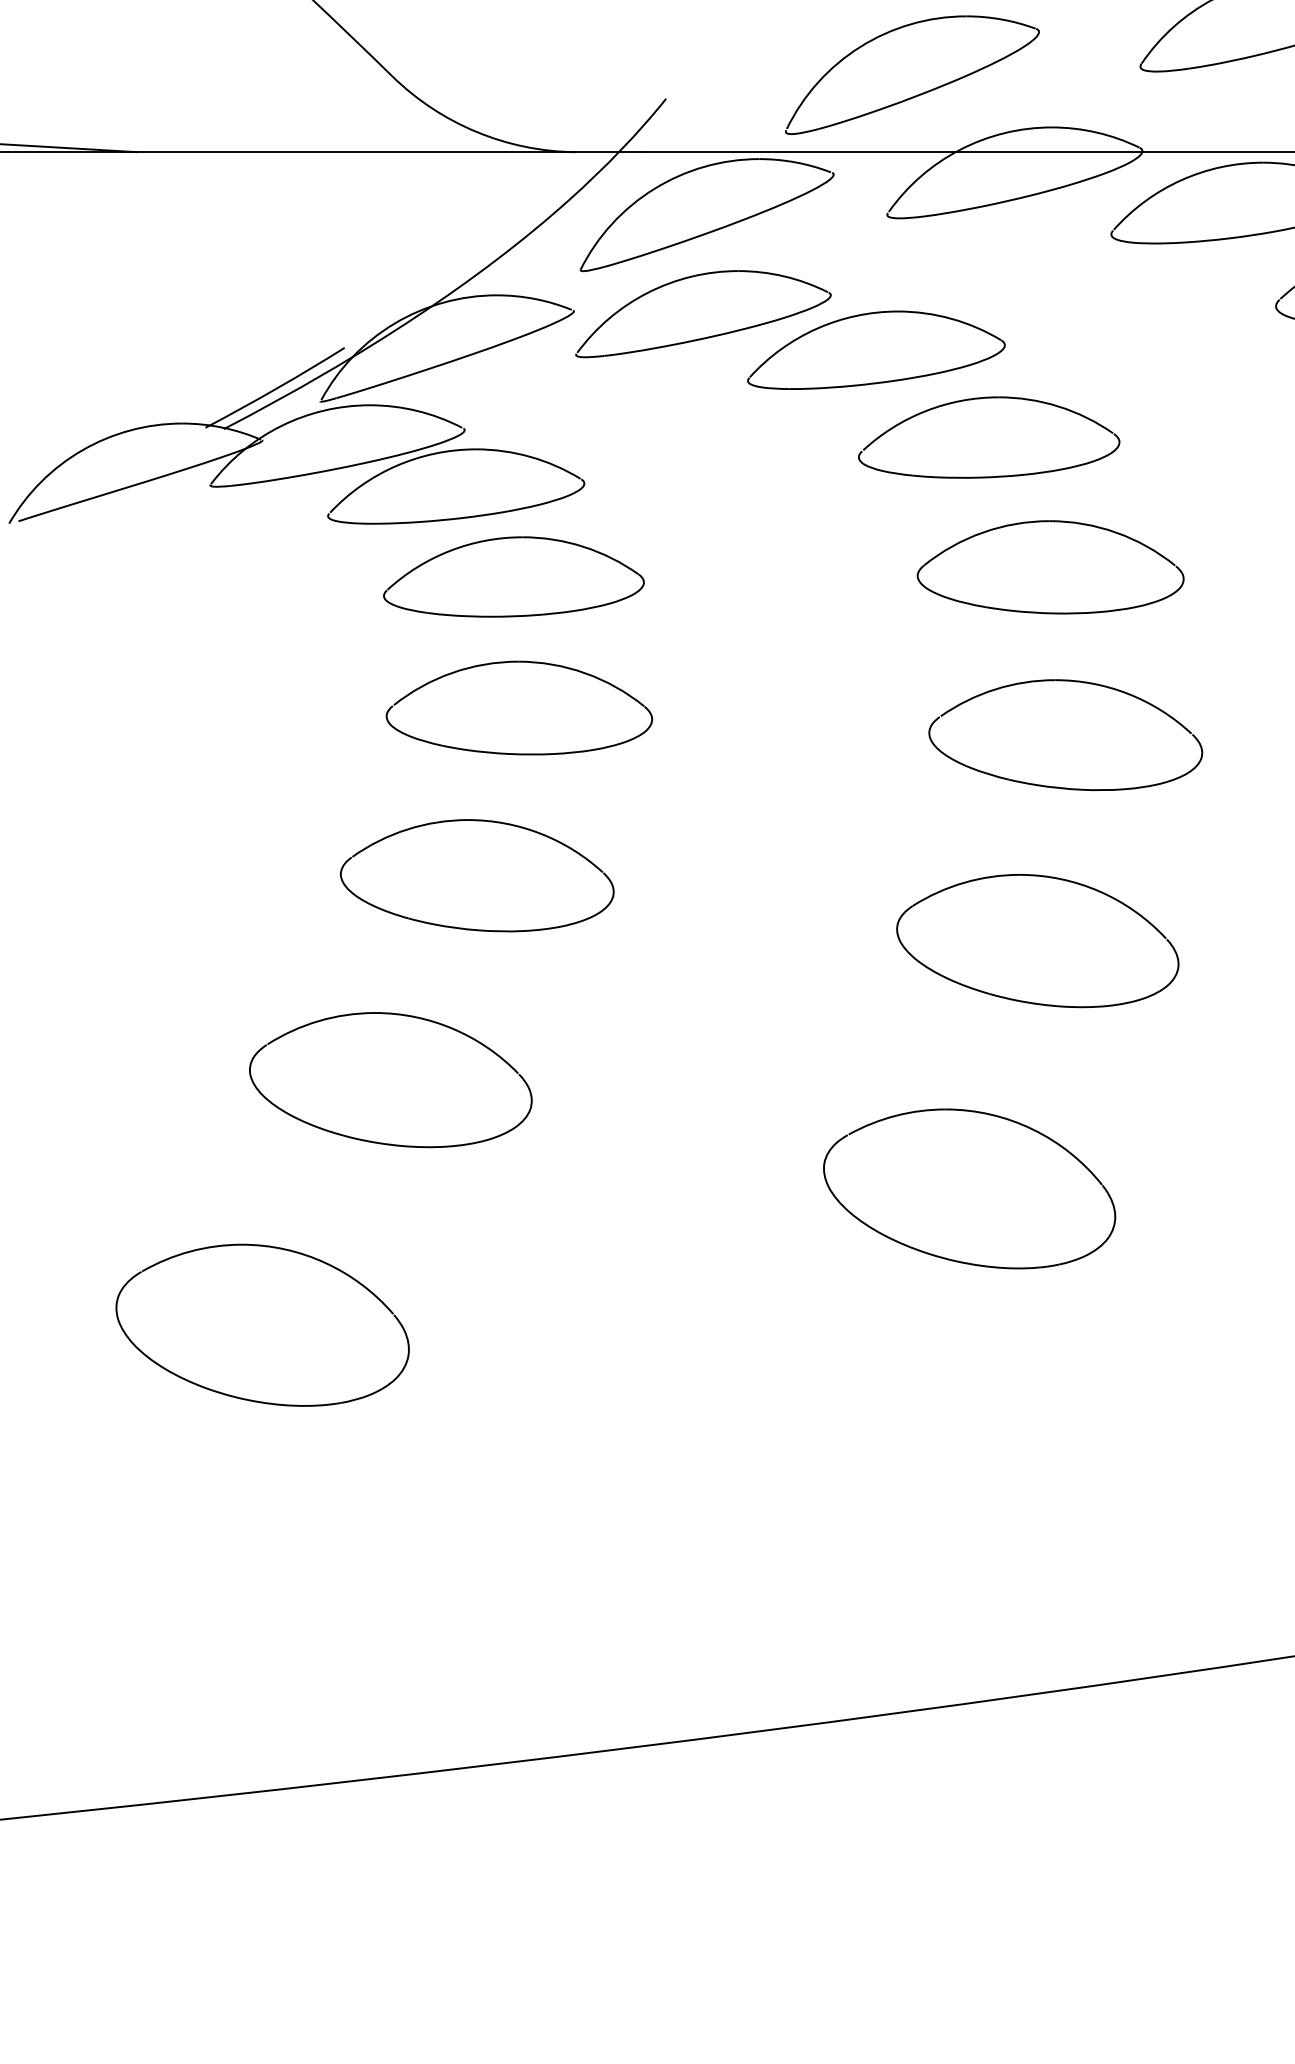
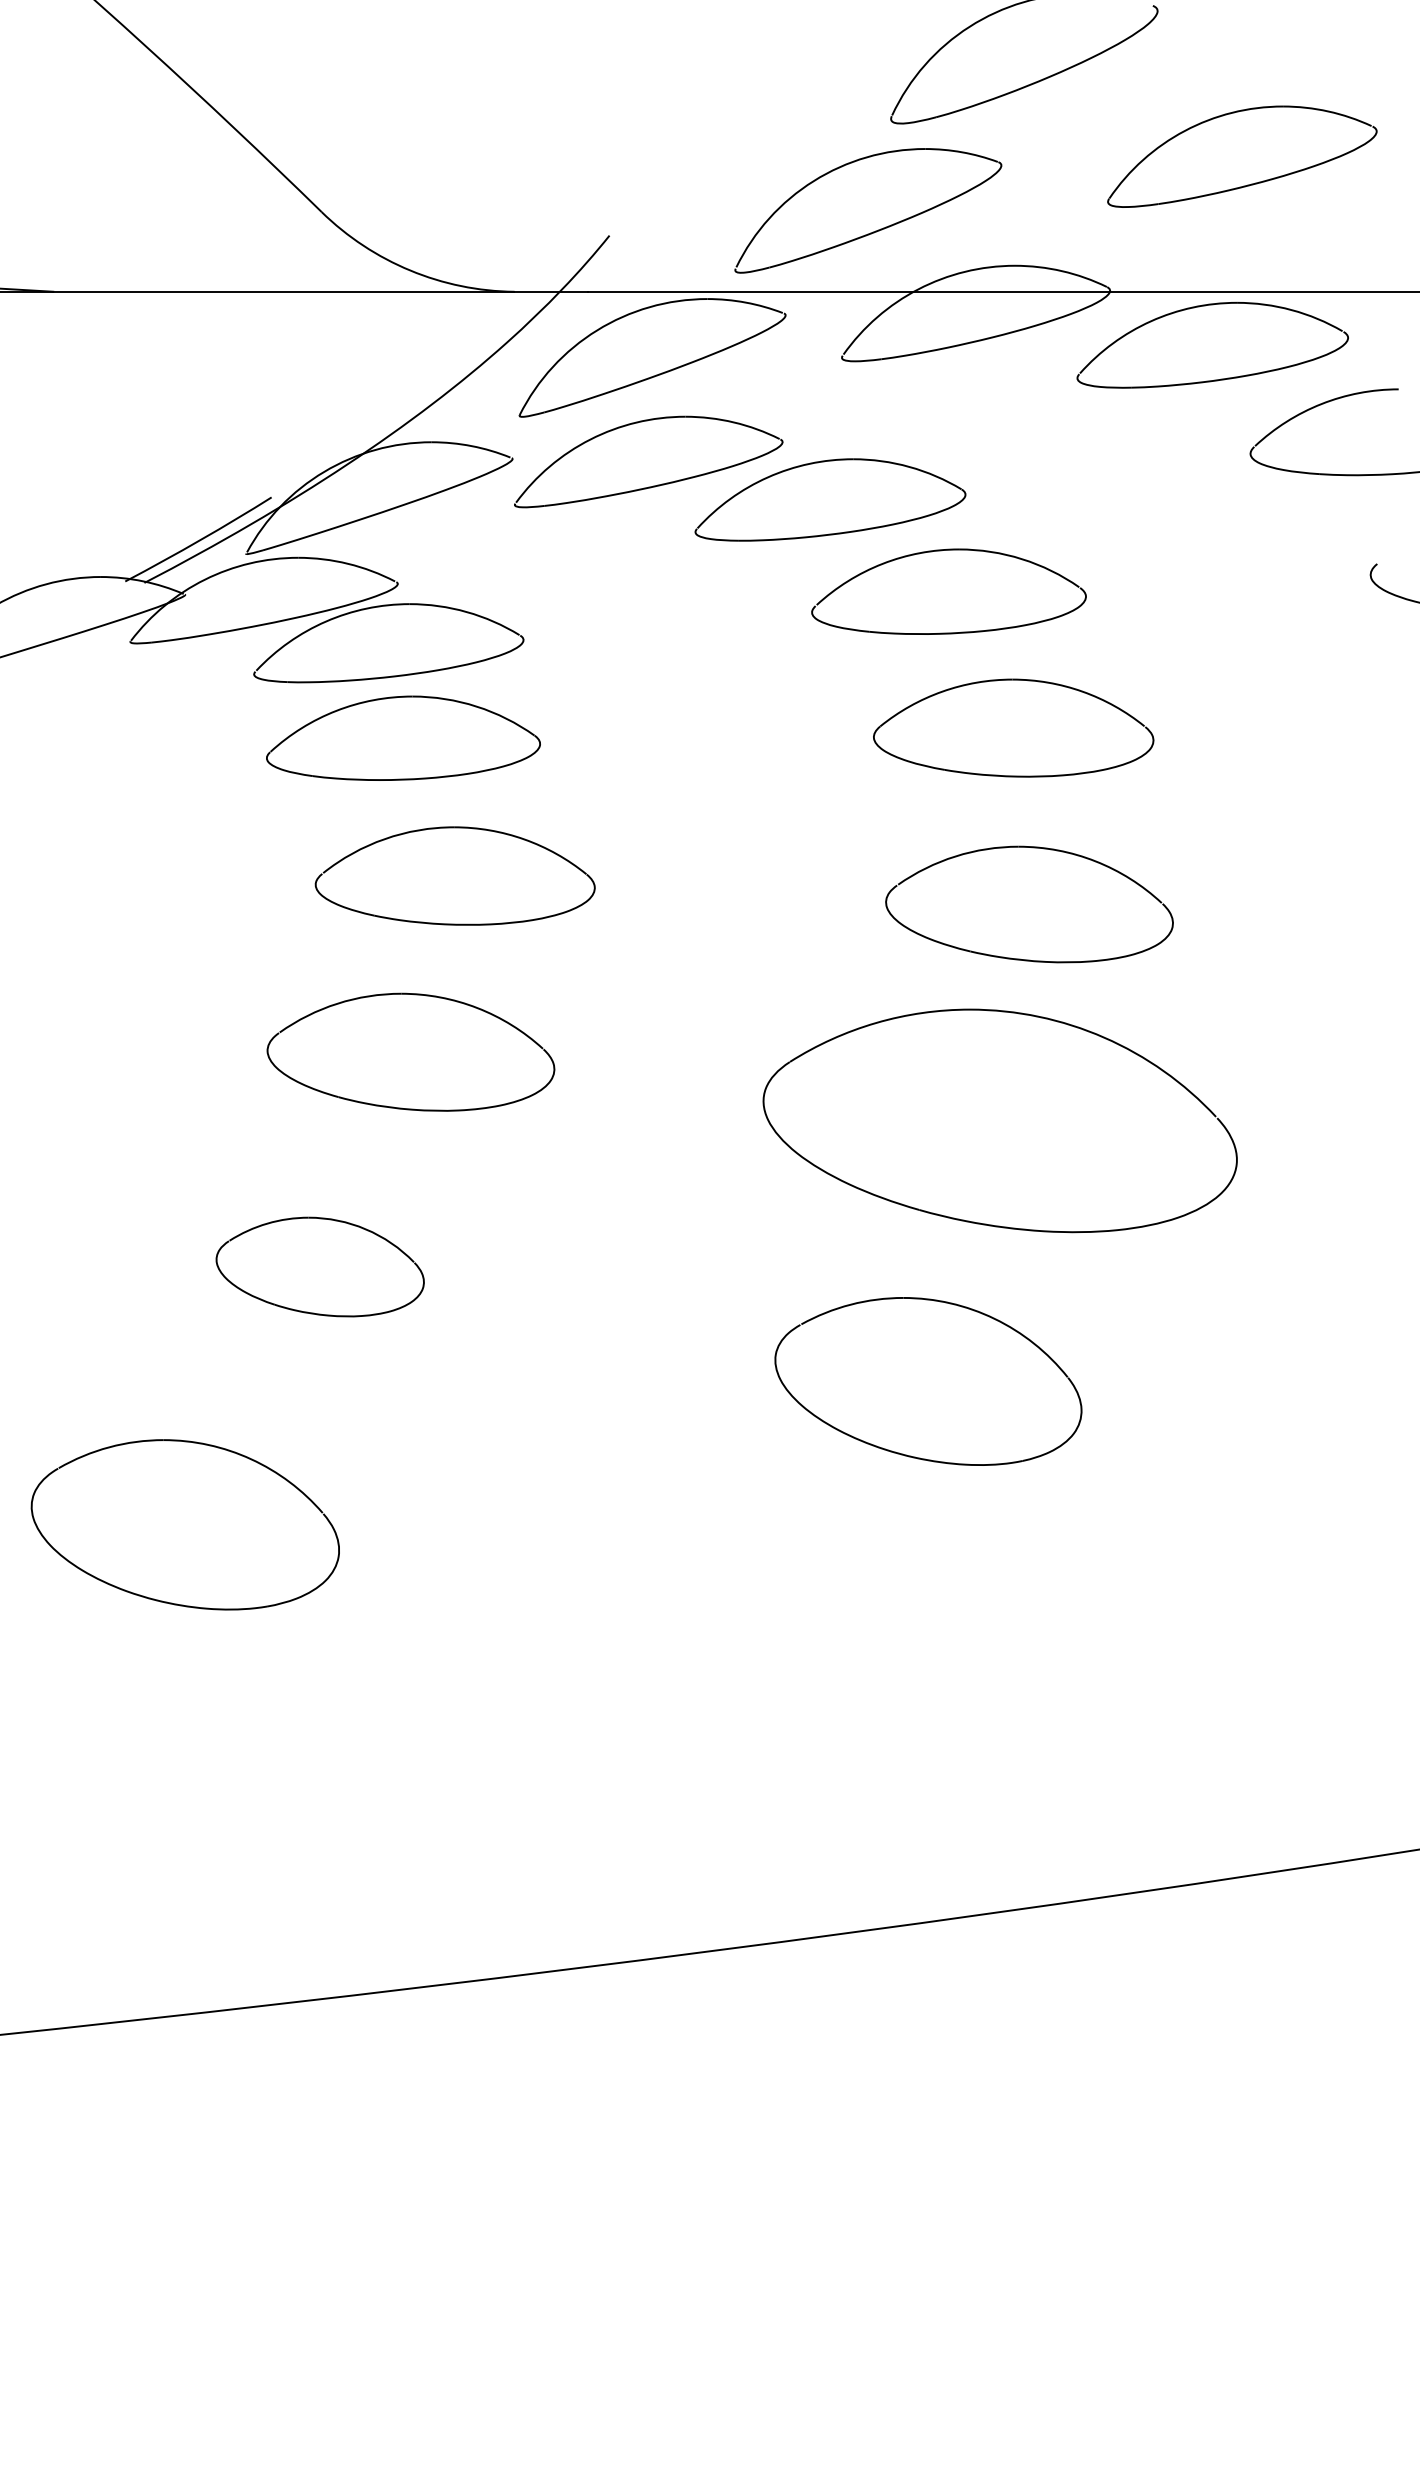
part: (513, 576) -> (403, 737), moved
part: (1037, 940) -> (999, 1120), size x1.6
part: (391, 1079) -> (320, 1266), size x0.7

